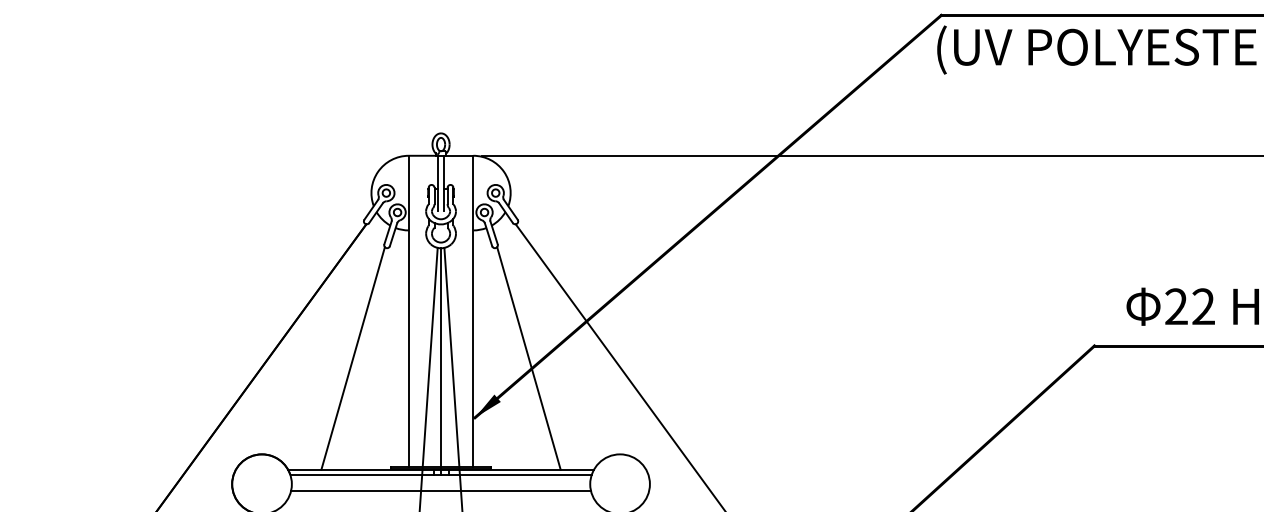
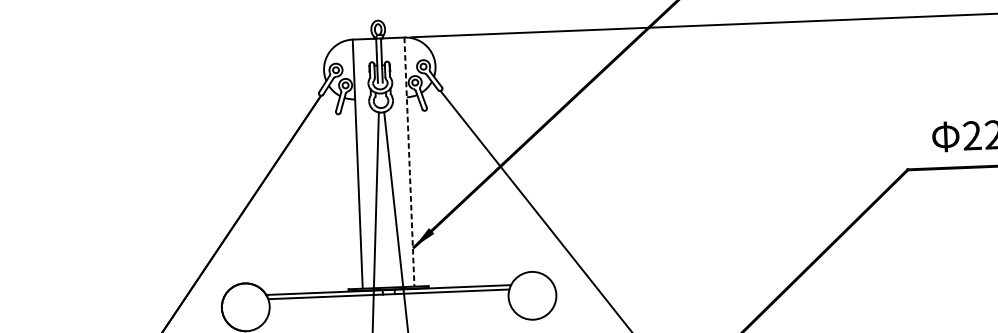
line: (473, 311) -> (409, 162), solid -> dashed
line: (352, 358) -> (314, 203), removed
line: (528, 358) -> (455, 198), removed
line: (441, 361) -> (385, 203), removed
line: (441, 490) -> (389, 306), removed

